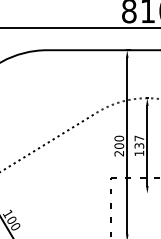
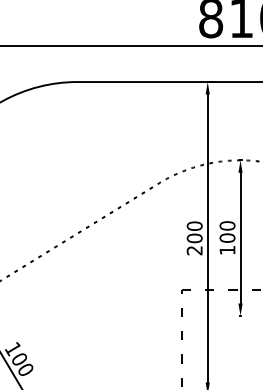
text: (139, 141) -> (227, 230), 137 -> 100

